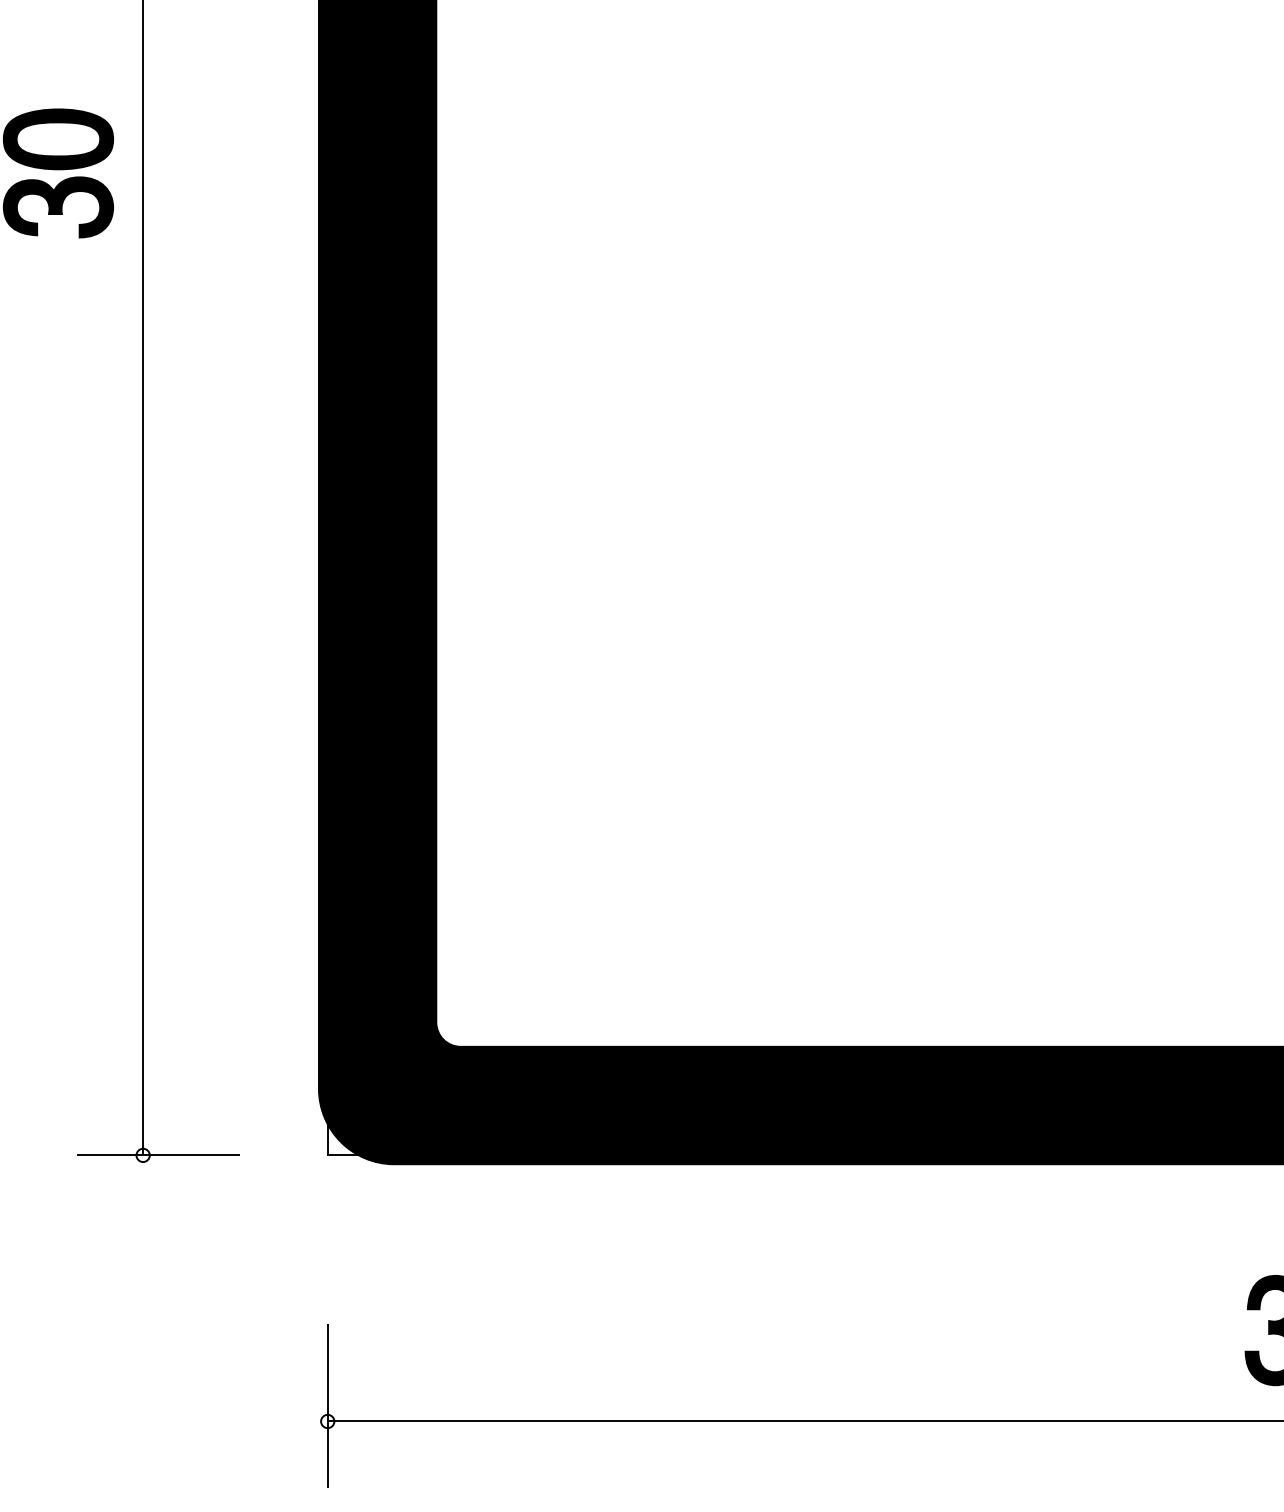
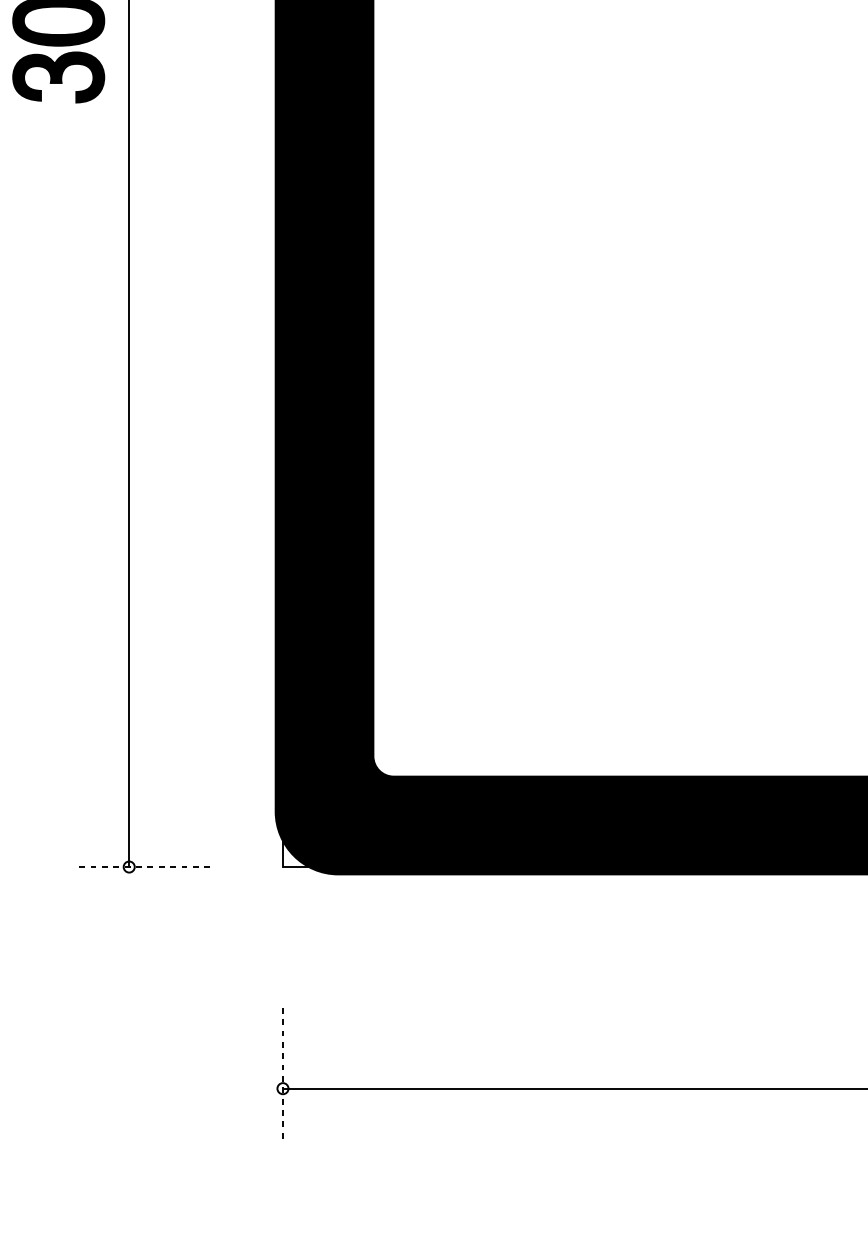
line: (158, 1155) -> (142, 867), solid -> dashed
line: (327, 1406) -> (282, 1076), solid -> dashed

